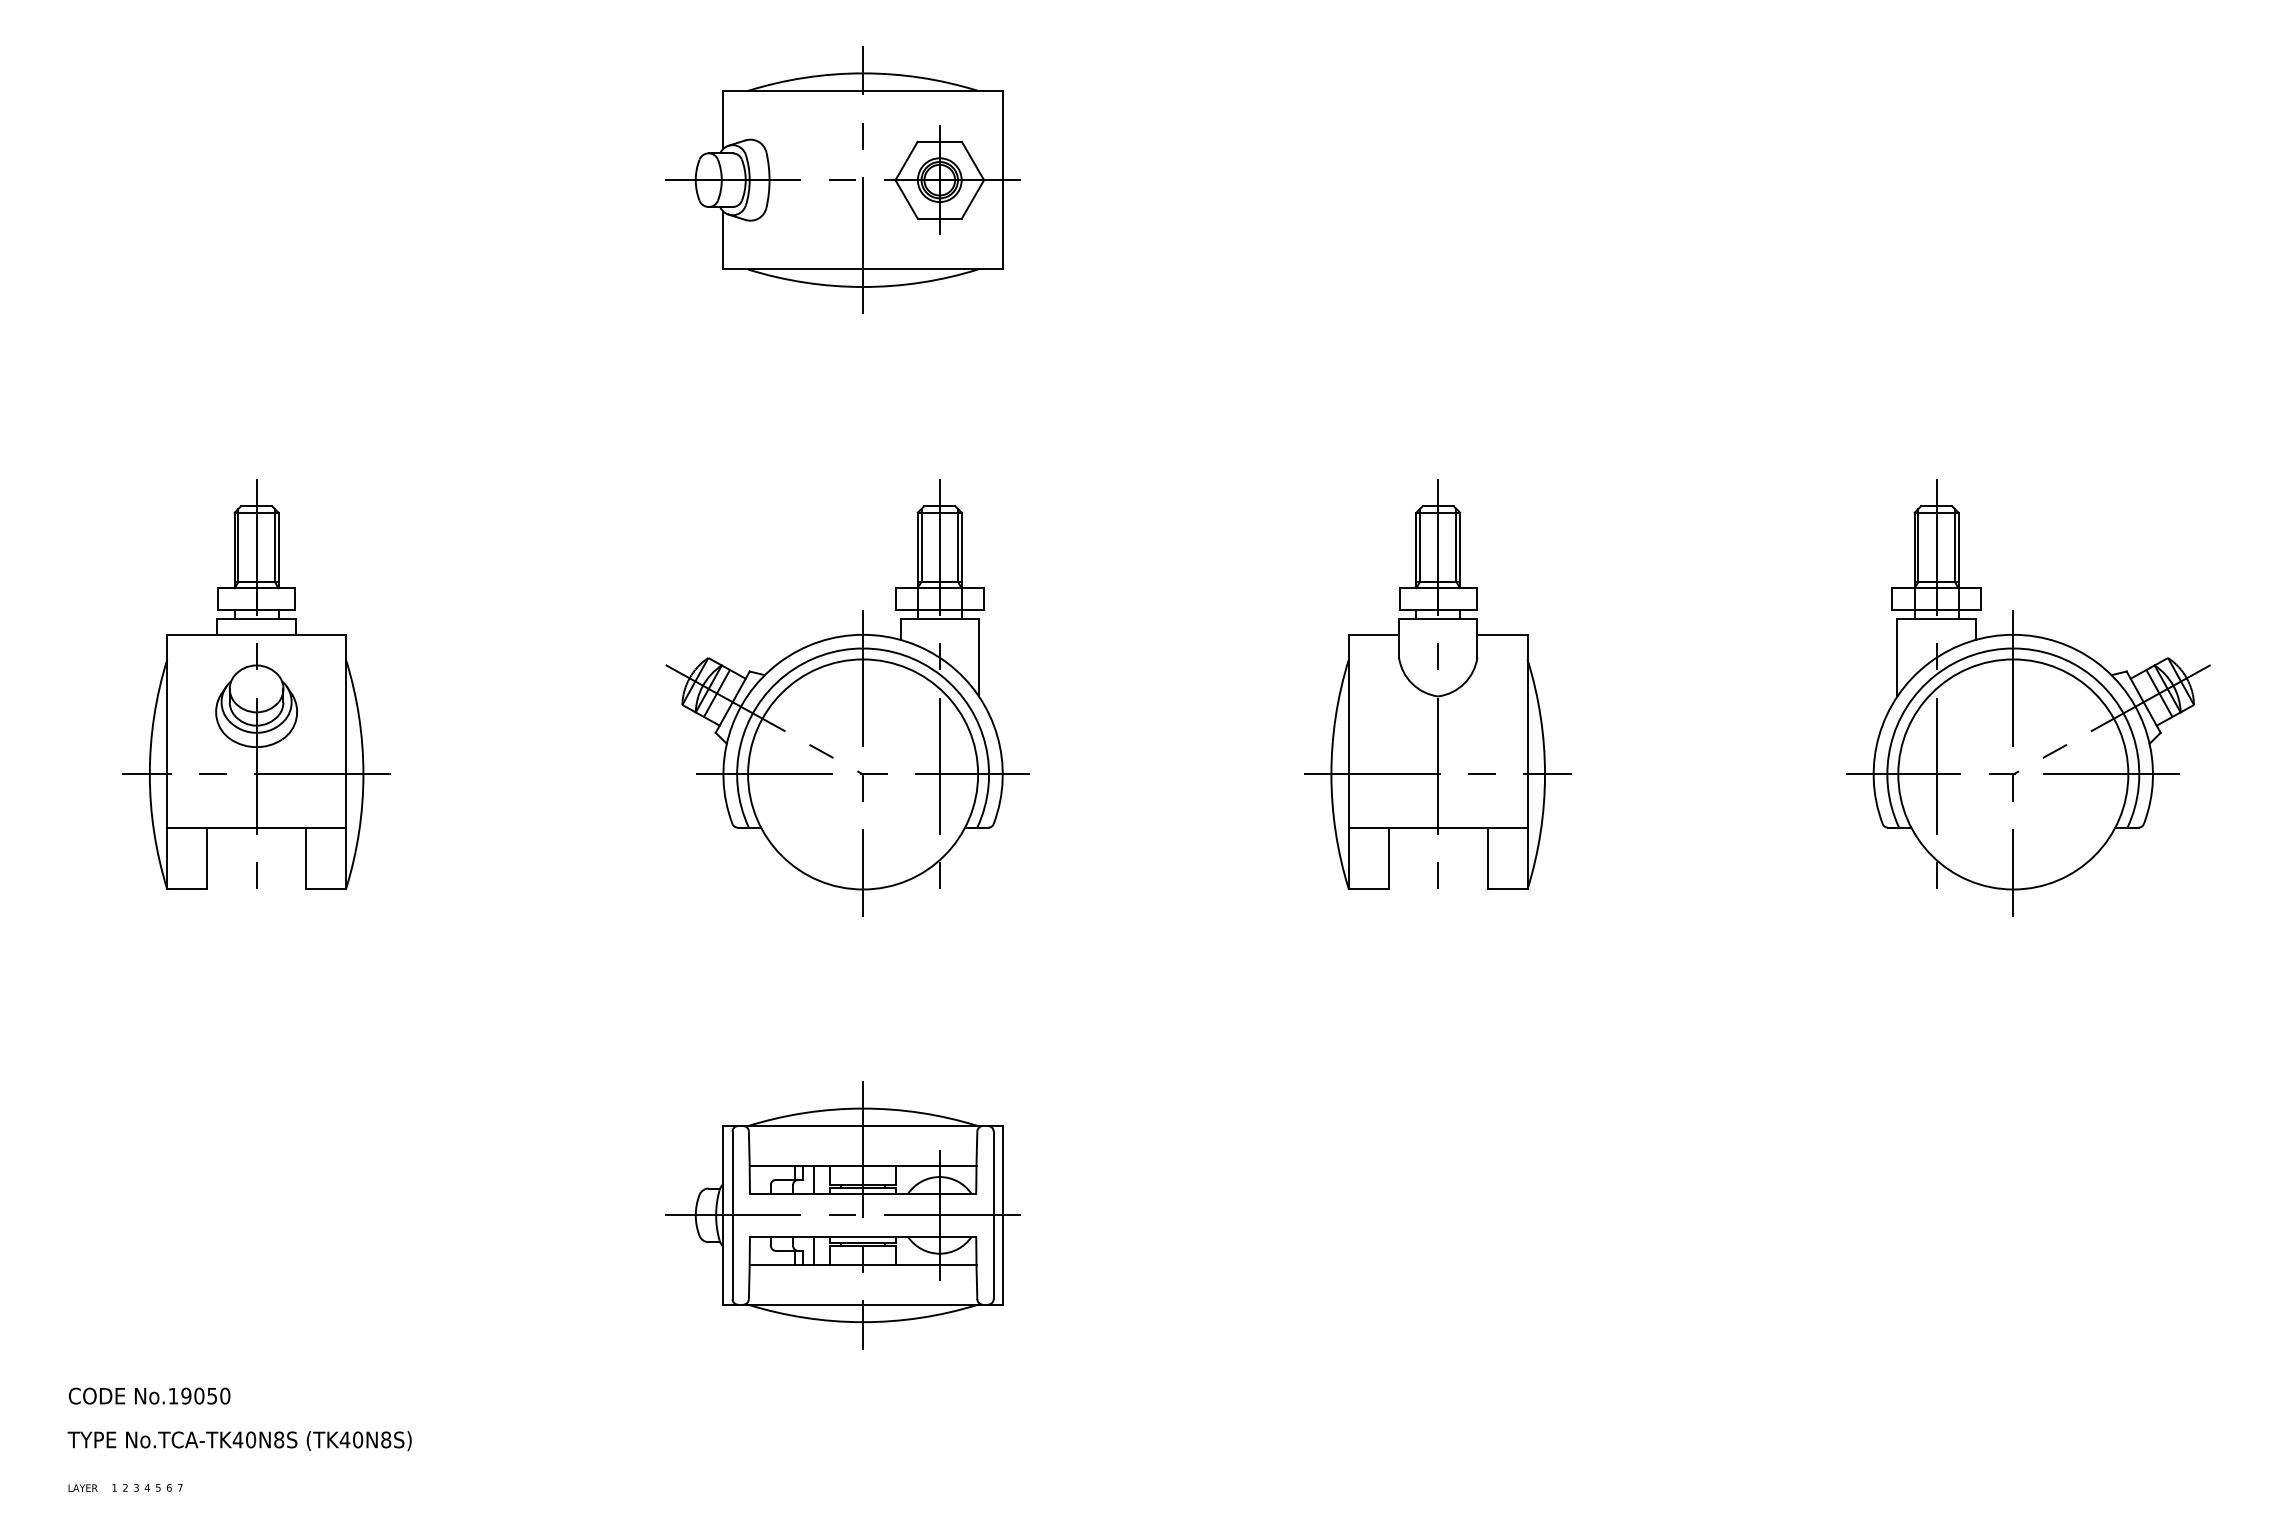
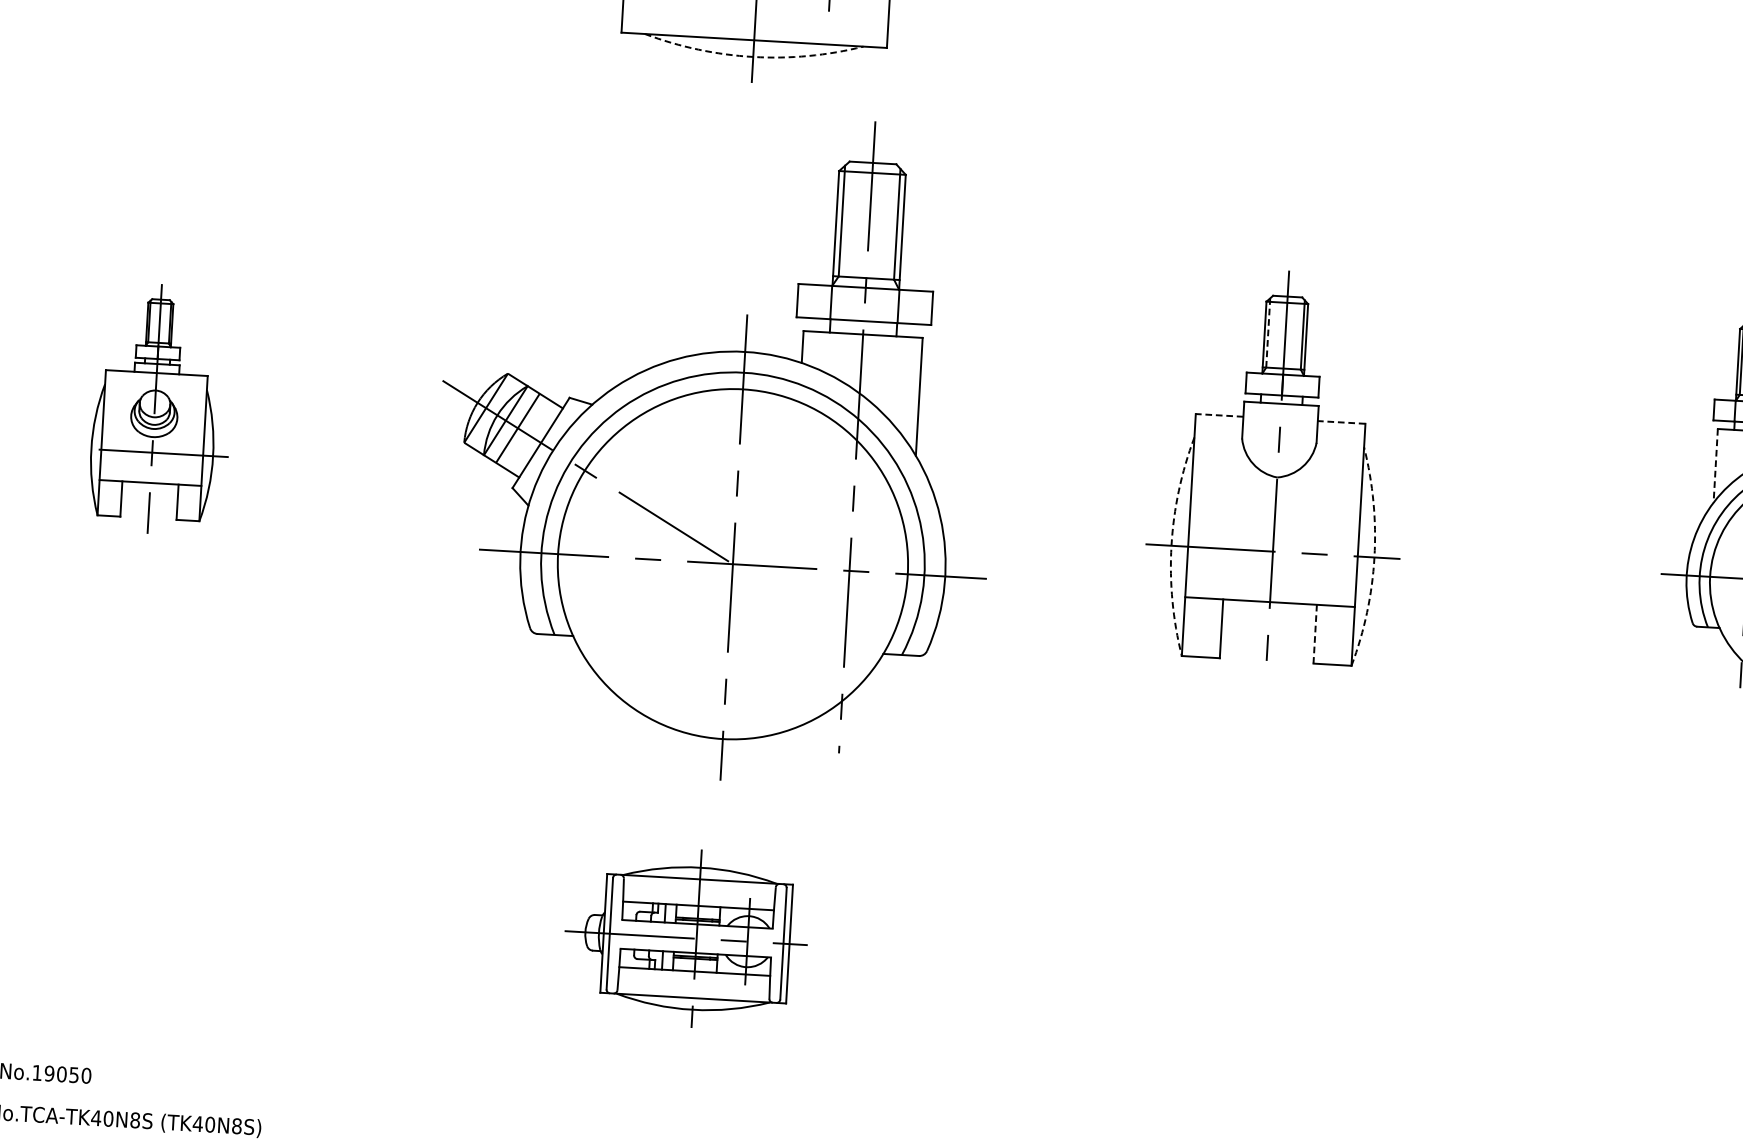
arc: (863, 287) -> (753, 57), solid -> dashed
line: (1420, 544) -> (1268, 332), solid -> dashed
line: (1373, 634) -> (1219, 415), solid -> dashed
line: (1501, 634) -> (1340, 422), solid -> dashed
line: (1897, 657) -> (1715, 465), solid -> dashed
part: (256, 684) -> (155, 401), size x0.6
part: (847, 697) -> (715, 446), size x1.6
arc: (1331, 774) -> (1171, 545), solid -> dashed
arc: (1545, 774) -> (1374, 557), solid -> dashed
line: (1487, 858) -> (1315, 634), solid -> dashed
part: (842, 1215) -> (682, 938), size x0.7

